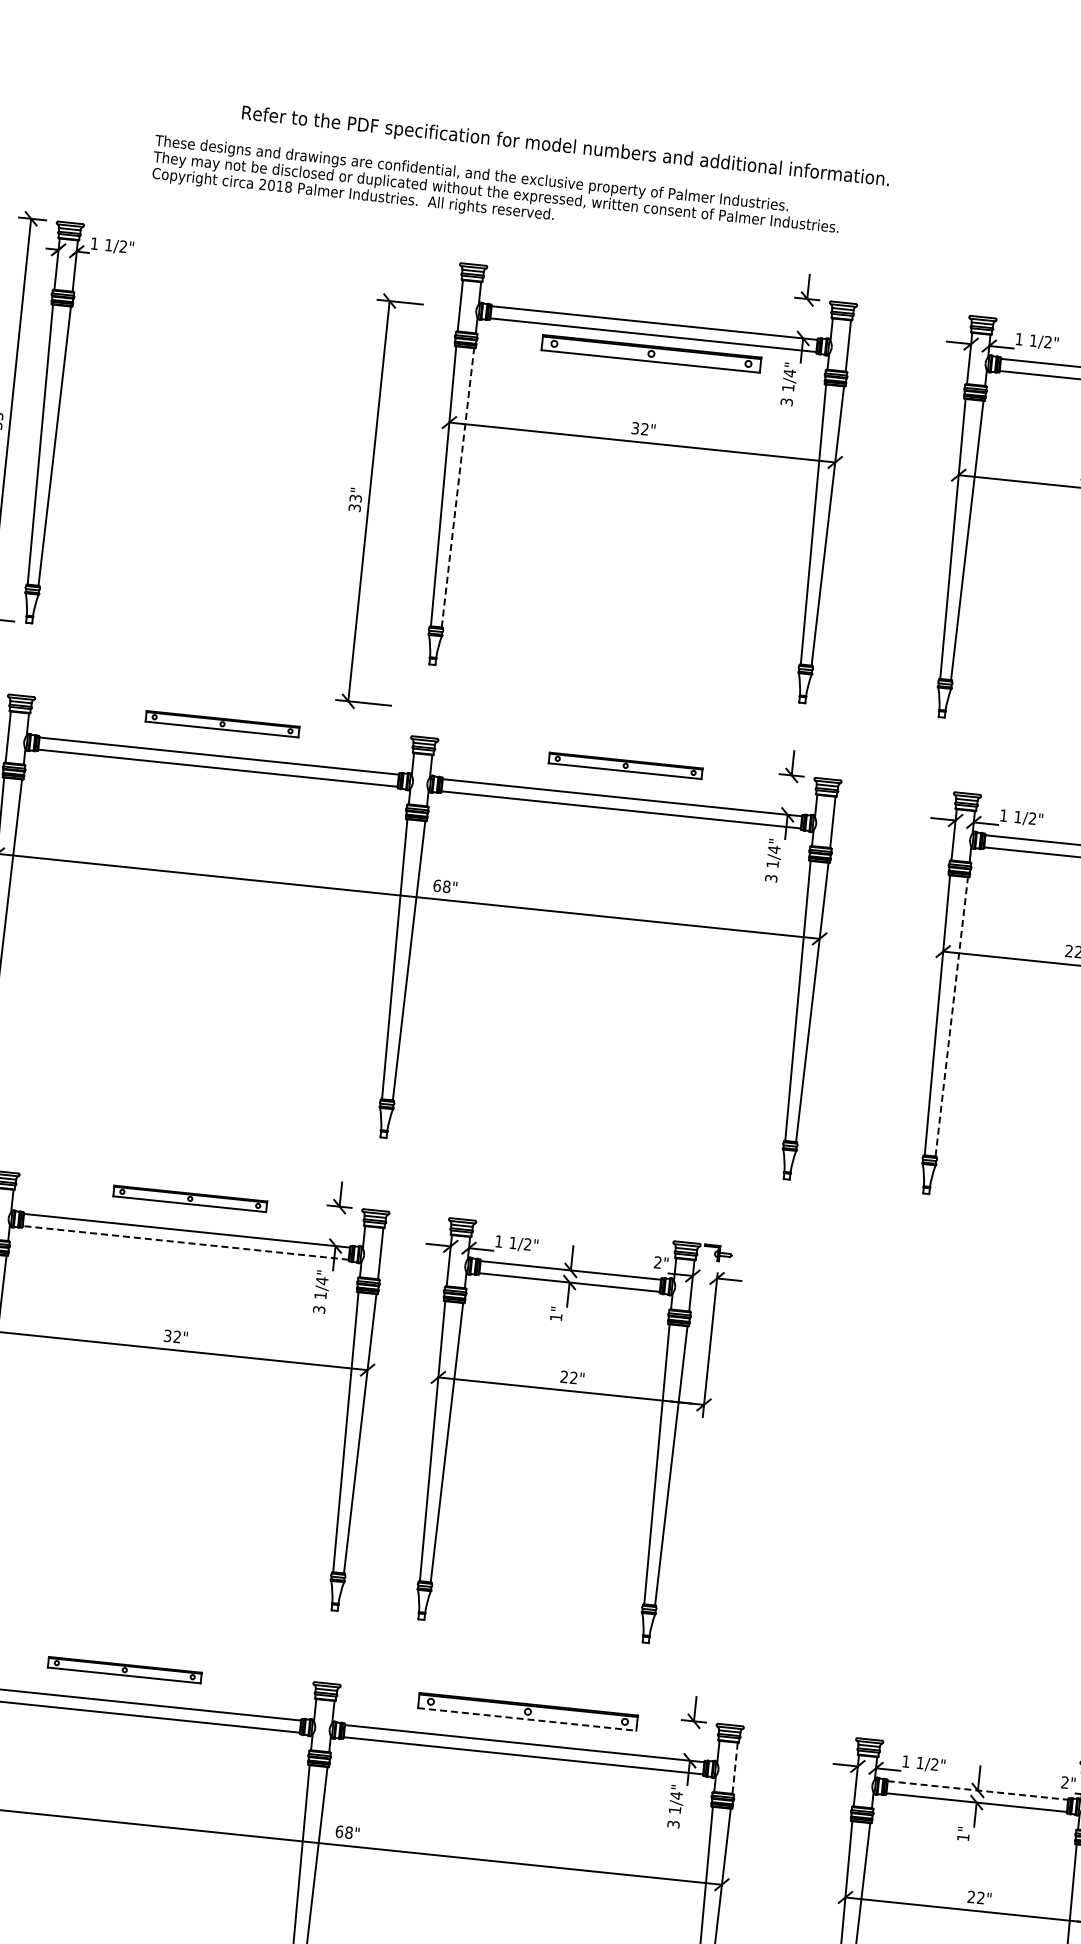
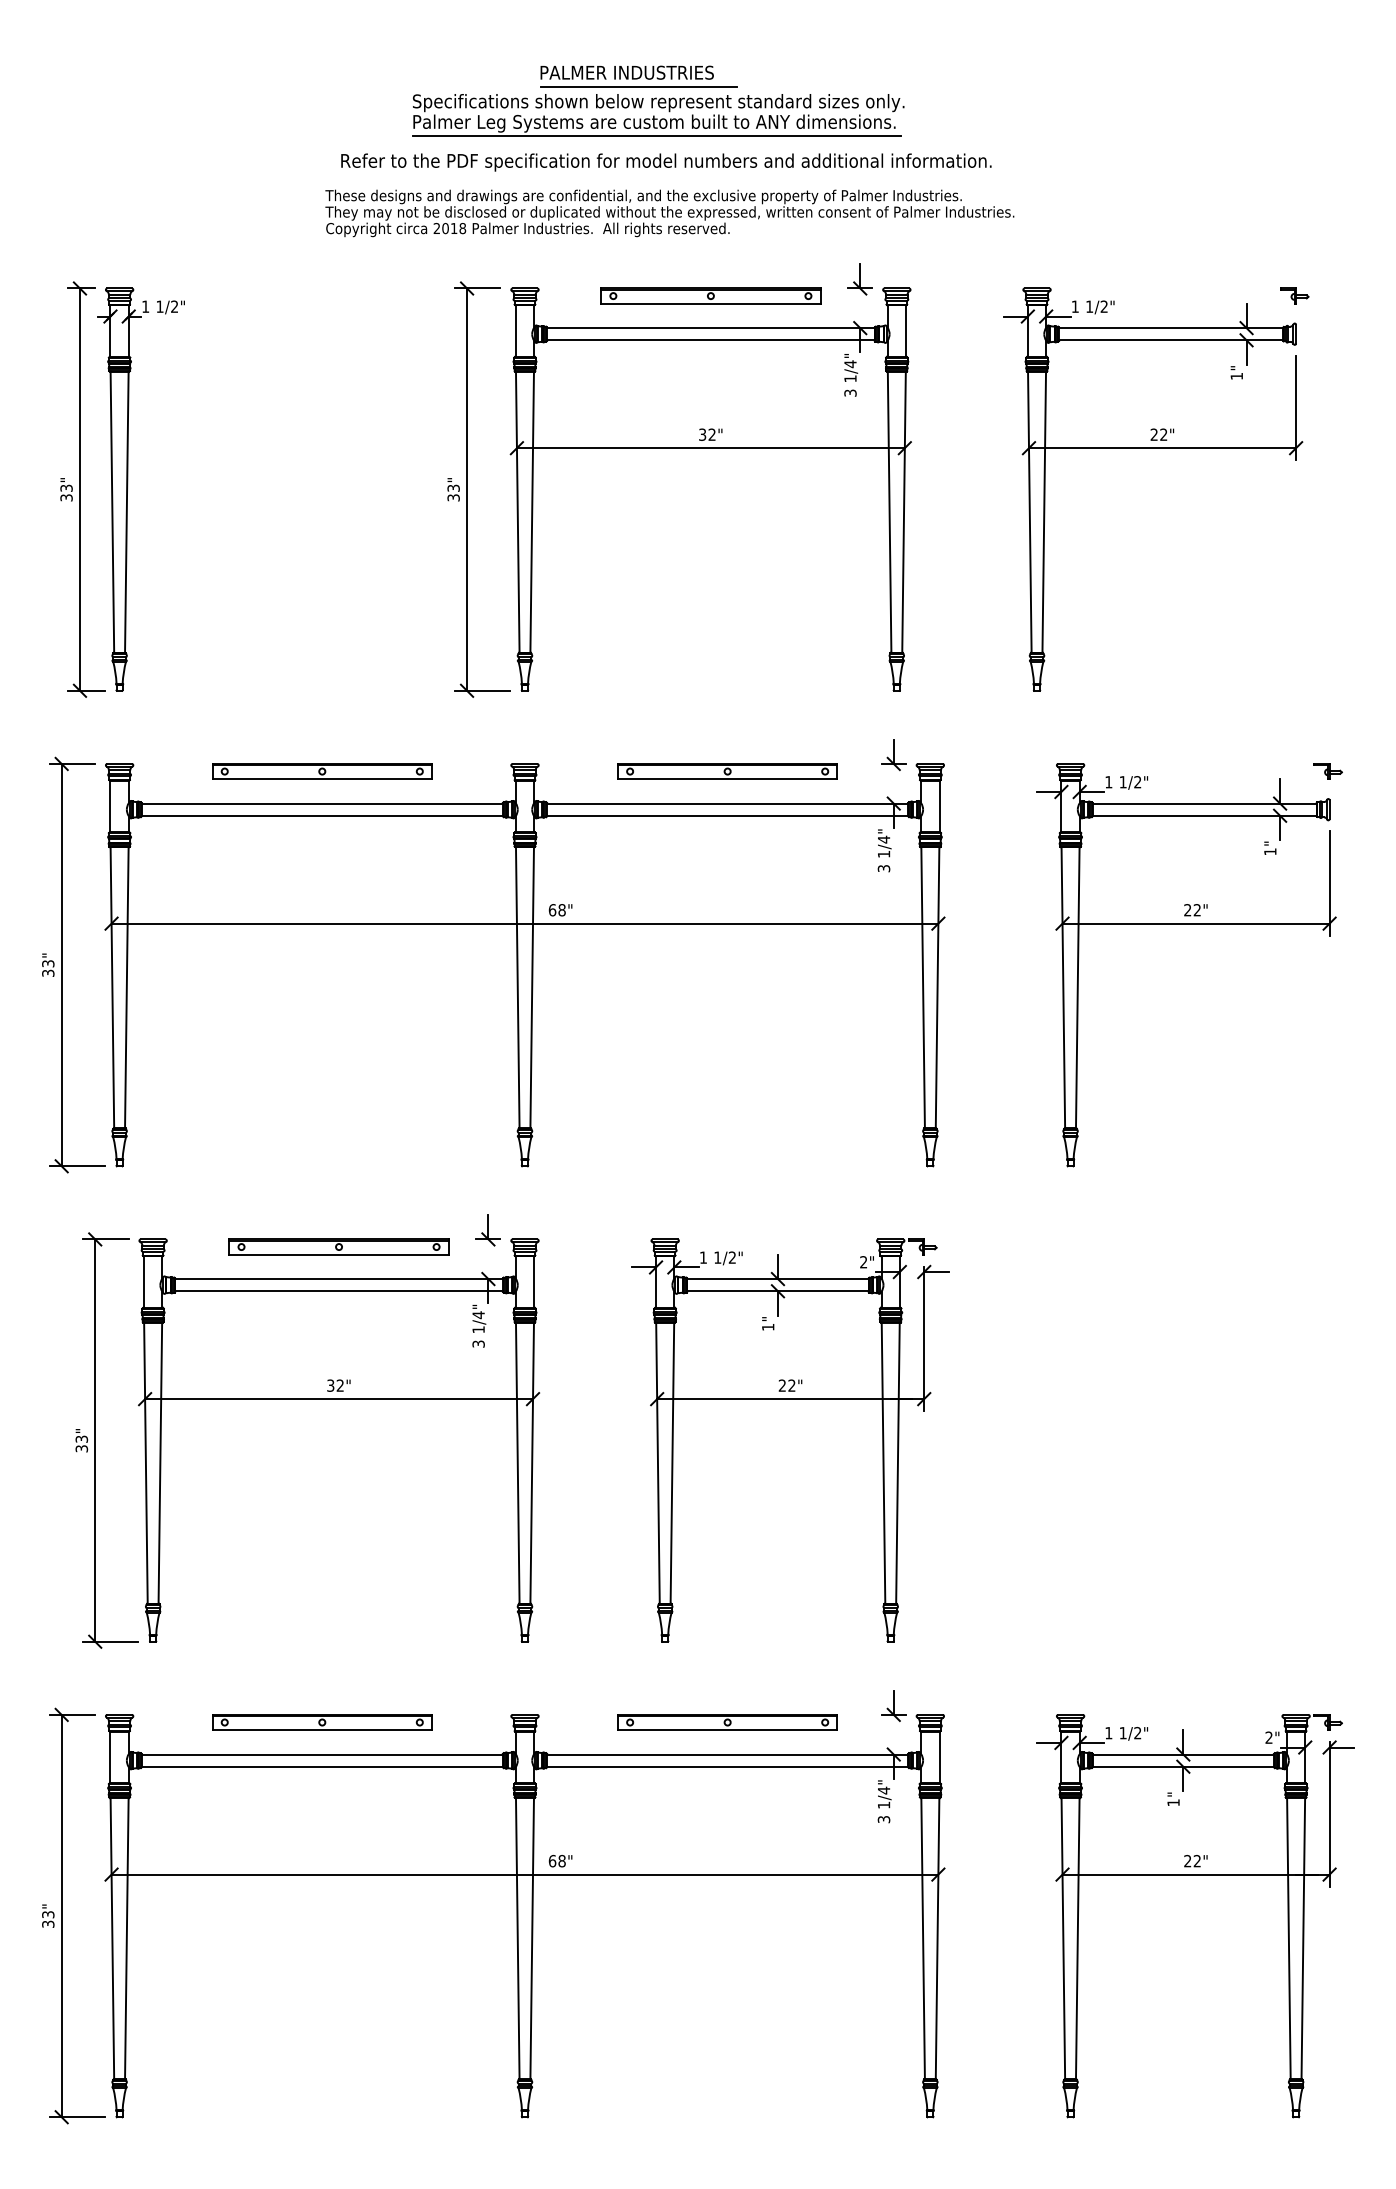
part: (625, 91) -> (658, 100), added
text: (565, 147) -> (666, 162), moved
text: (495, 193) -> (669, 213), moved
part: (651, 353) -> (710, 295), moved
line: (458, 488) -> (532, 512), dashed -> solid
part: (369, 501) -> (467, 489), moved
part: (222, 724) -> (322, 771), size x1.43
part: (625, 765) -> (727, 771), size x1.43
line: (951, 1016) -> (1077, 987), dashed -> solid
part: (189, 1198) -> (338, 1246), size x1.43
line: (186, 1243) -> (339, 1291), dashed -> solid
part: (570, 1391) -> (790, 1399), moved
part: (124, 1670) -> (322, 1722), size x1.43
line: (526, 1719) -> (727, 1730), dashed -> solid
line: (735, 1768) -> (939, 1757), dashed -> solid
line: (978, 1790) -> (1183, 1754), dashed -> solid

